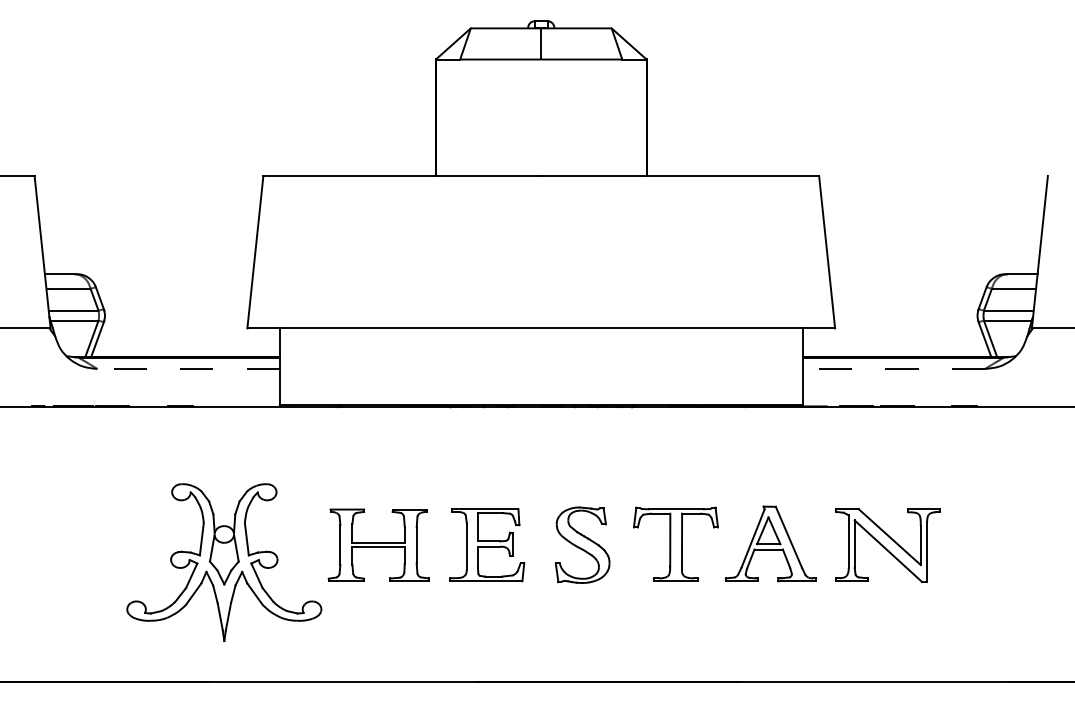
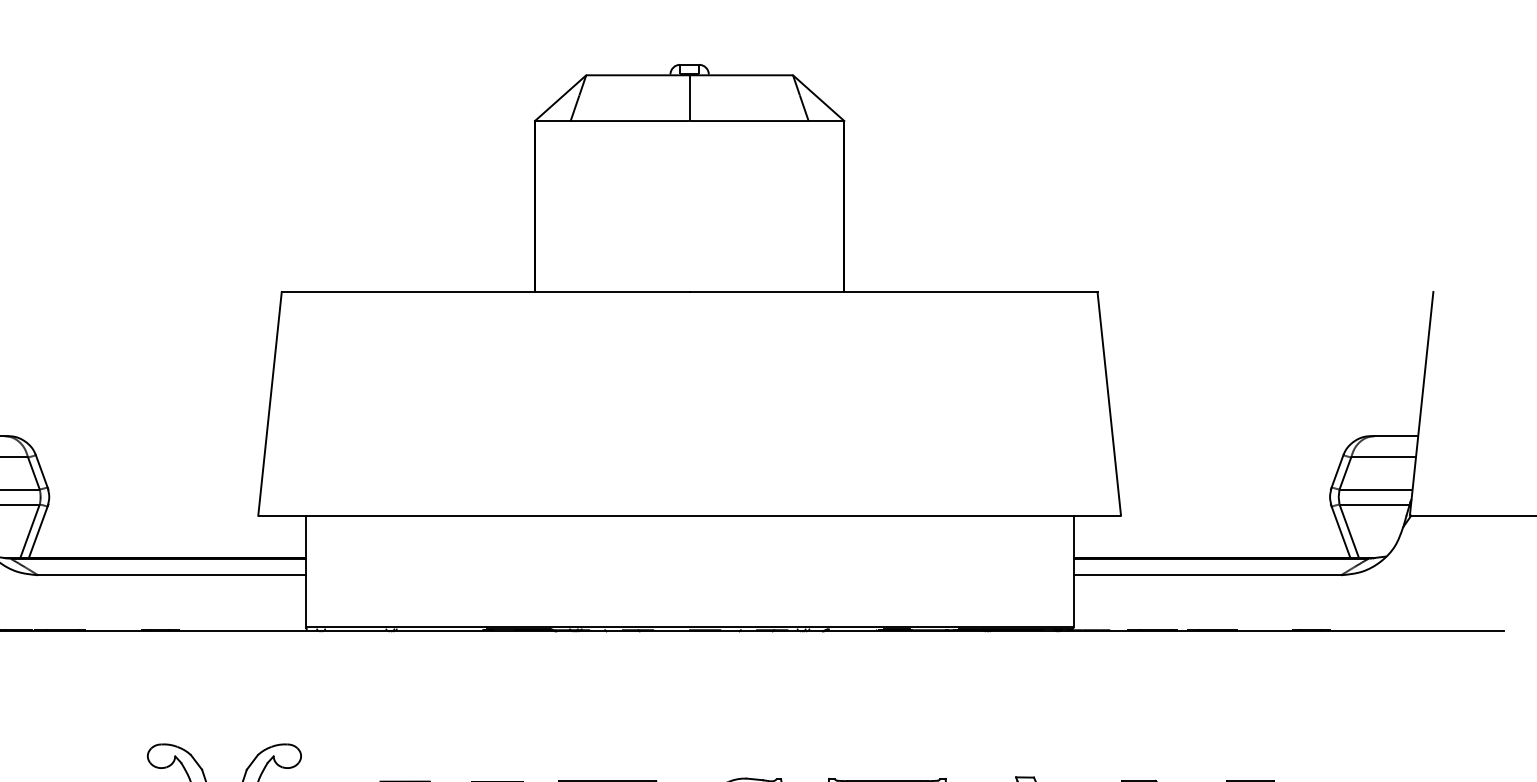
line: (188, 368) -> (171, 574), dashed -> solid
line: (893, 368) -> (1206, 574), dashed -> solid

